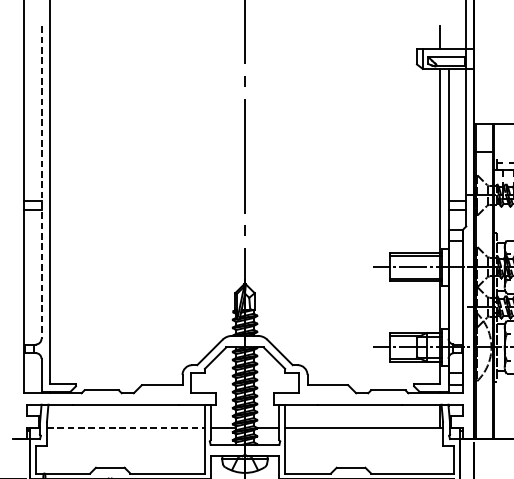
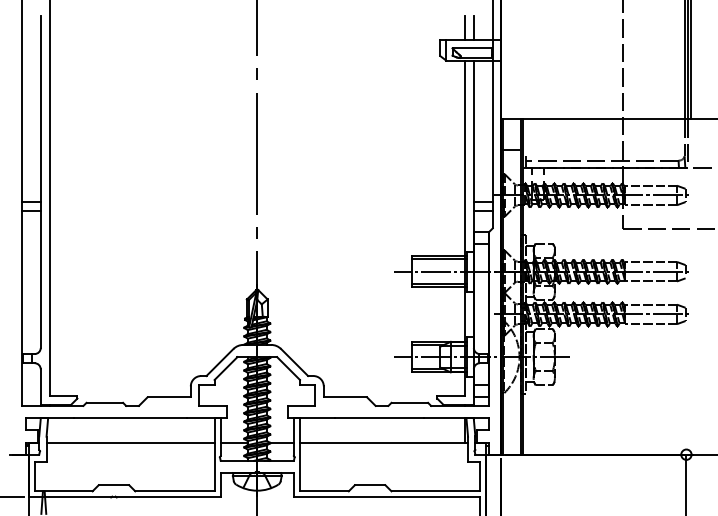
line: (448, 37) -> (473, 27), added
line: (41, 183) -> (40, 182), dashed -> solid
line: (126, 427) -> (131, 442), dashed -> solid

